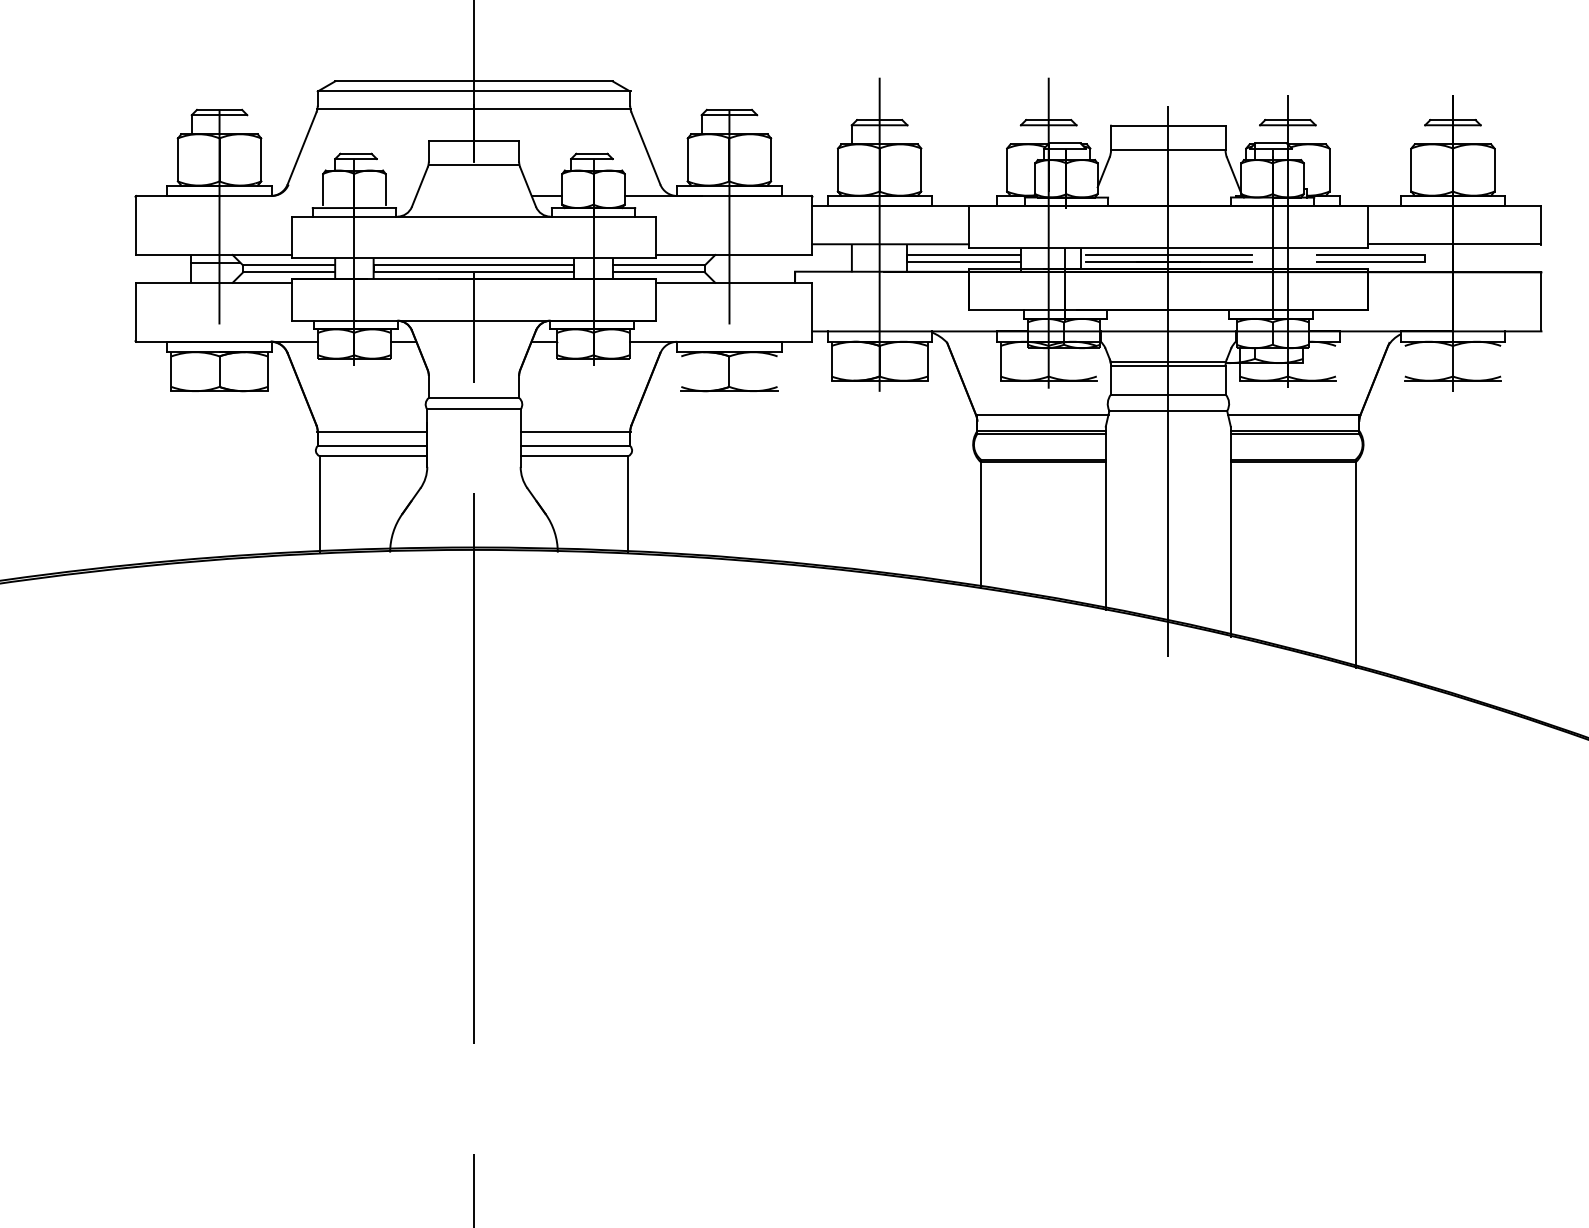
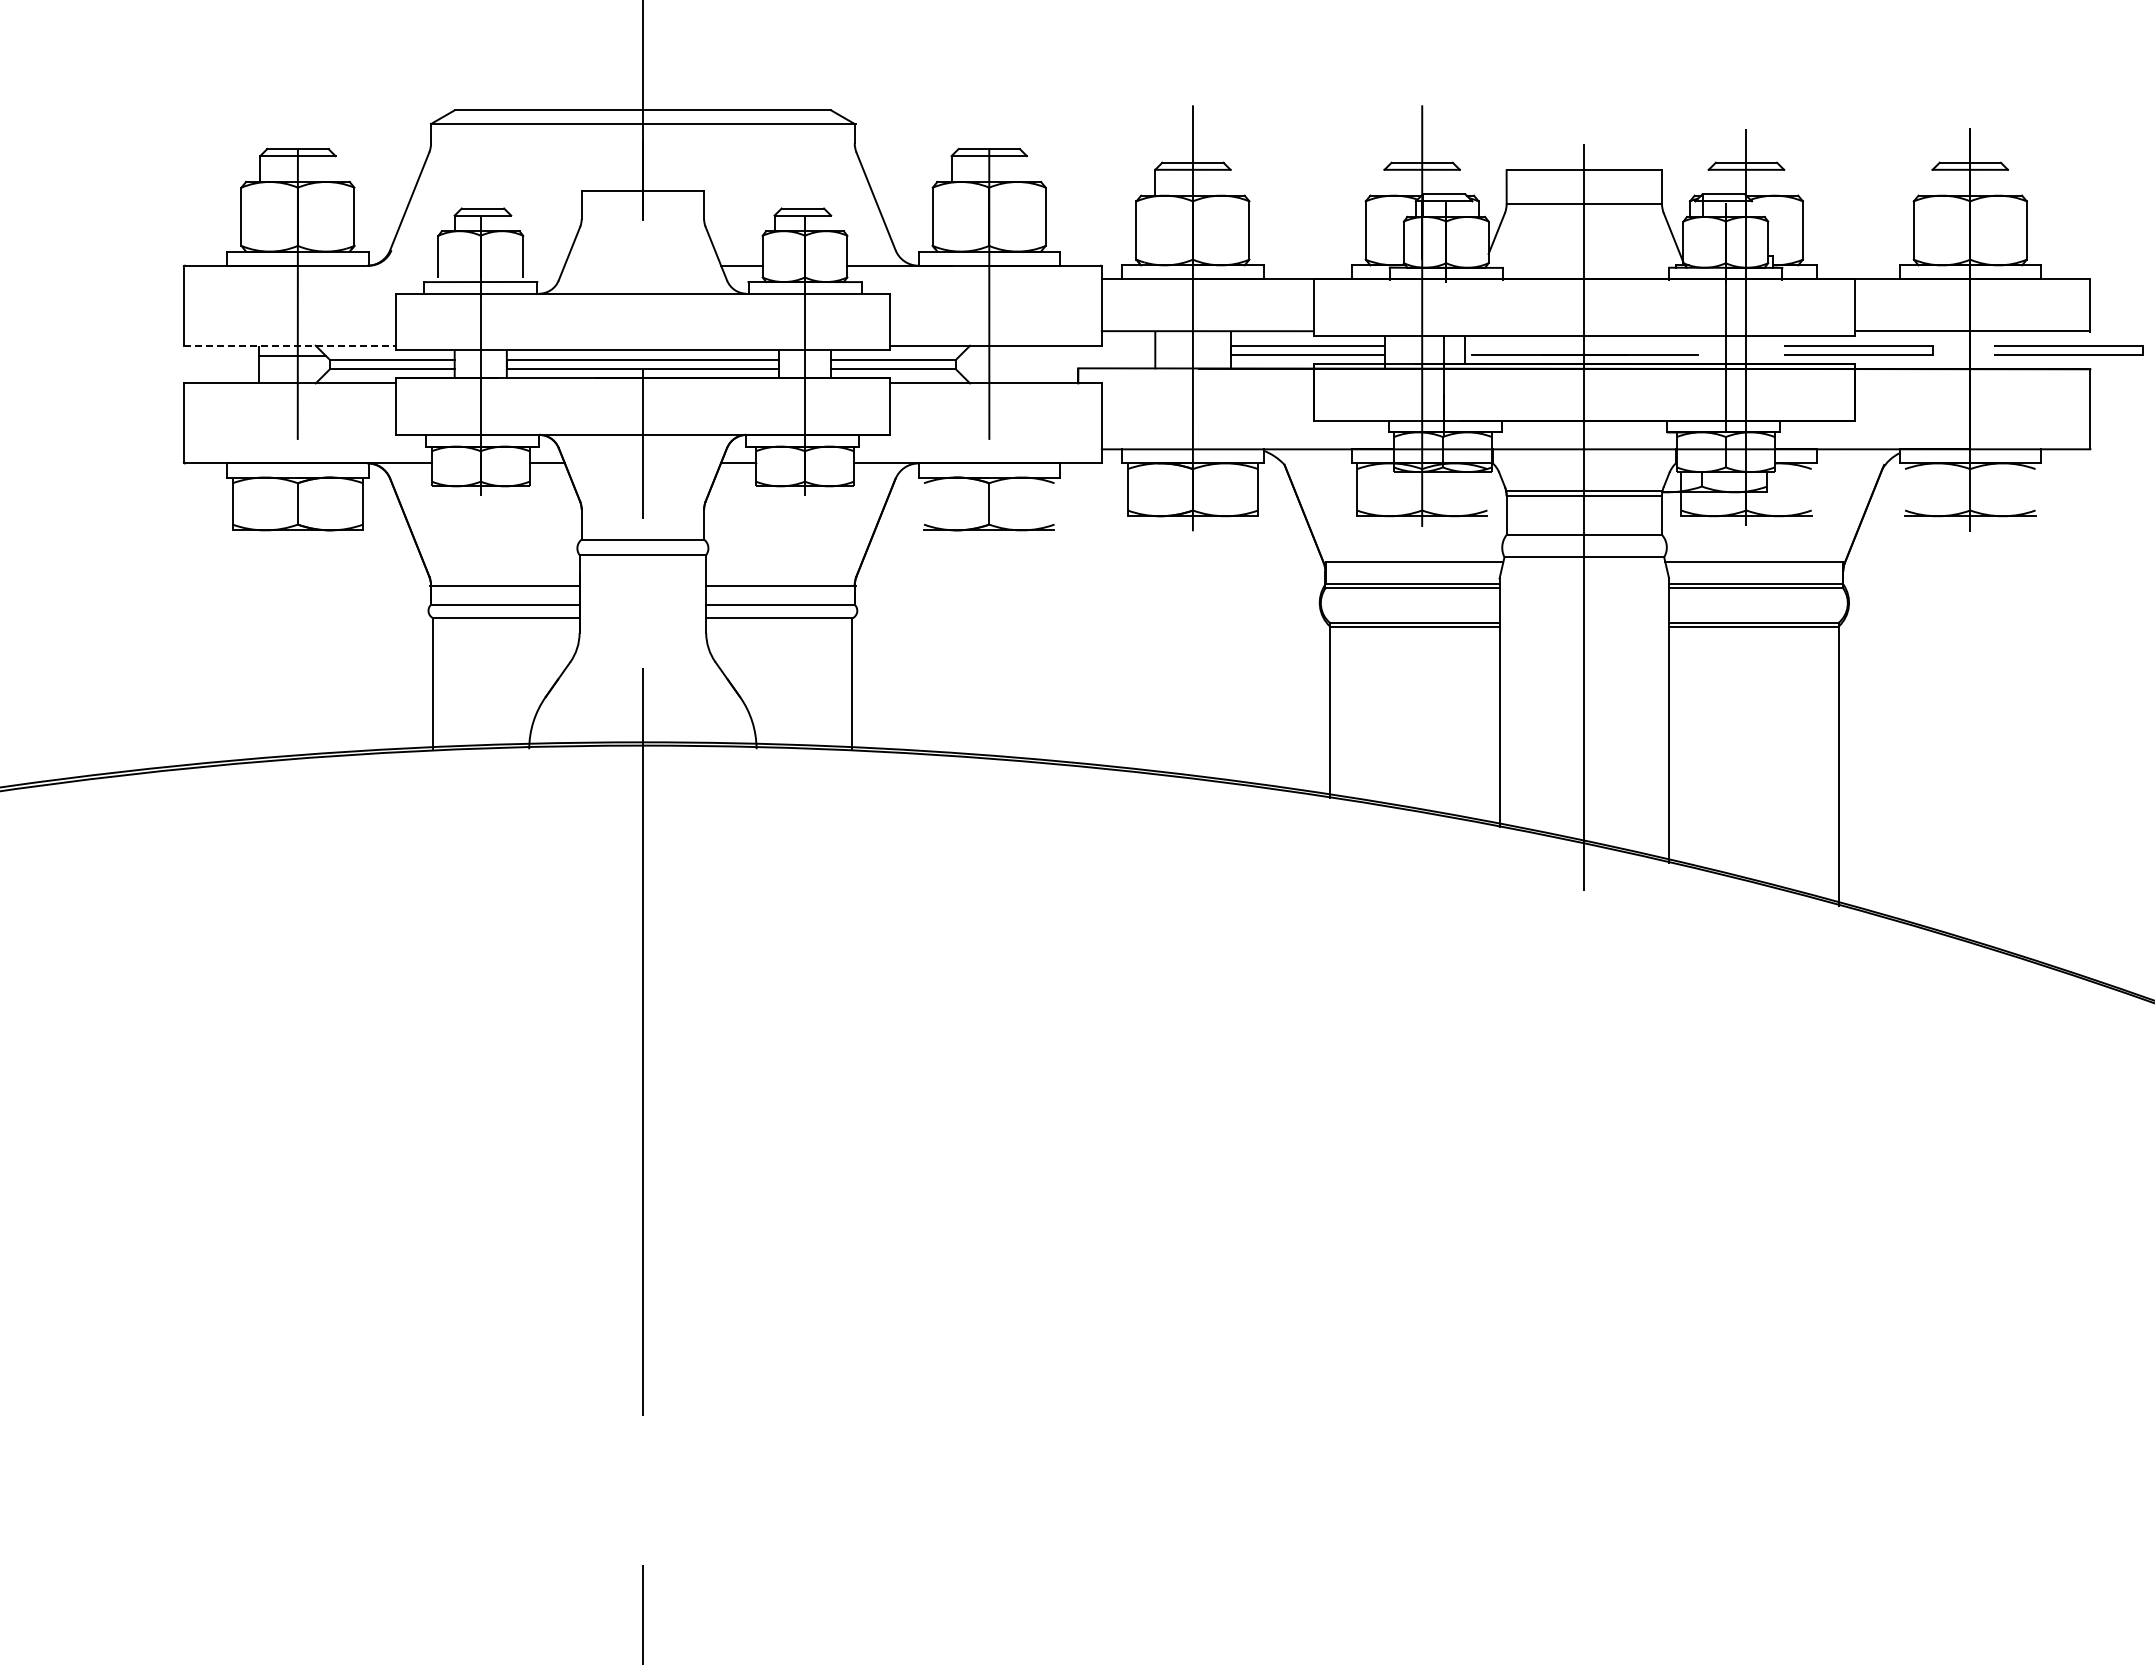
line: (473, 109) -> (642, 148), removed
line: (473, 164) -> (642, 223), removed
line: (213, 254) -> (289, 345), solid -> dashed
line: (1168, 254) -> (1584, 345), removed
line: (1525, 255) -> (2068, 346), added

